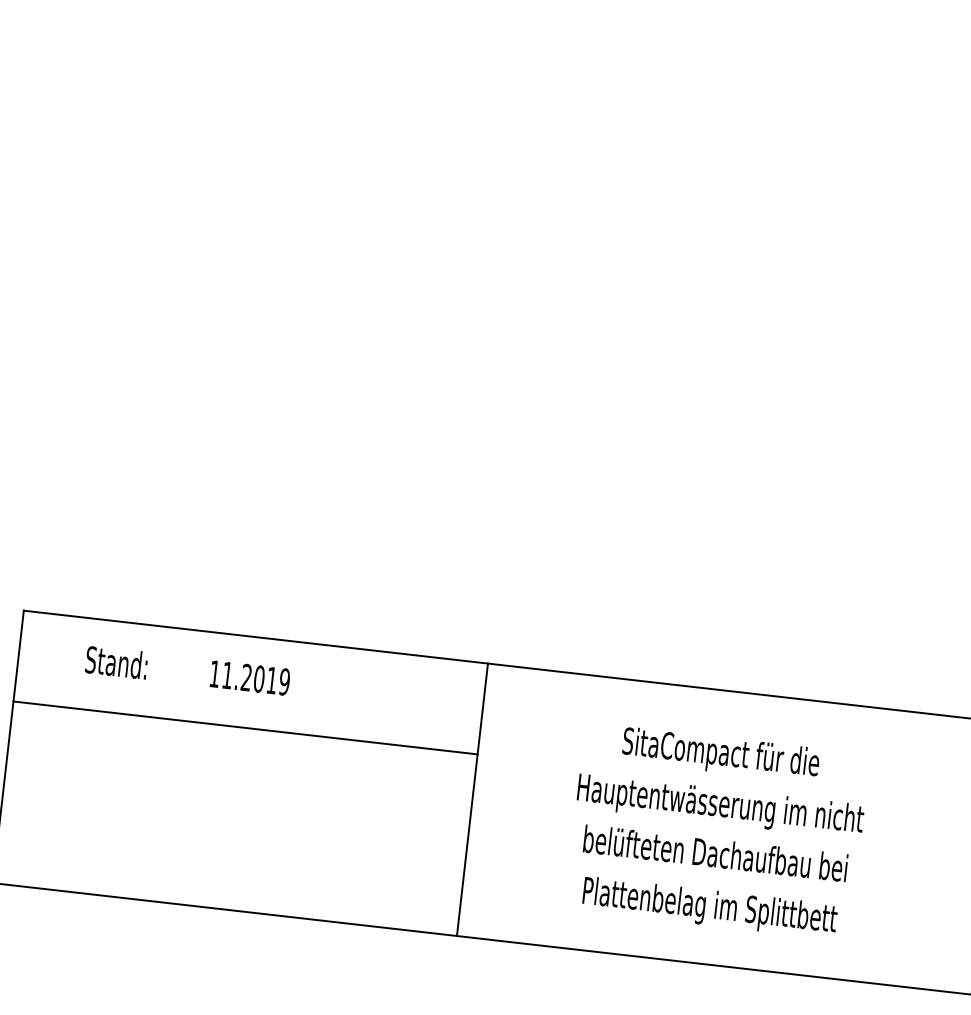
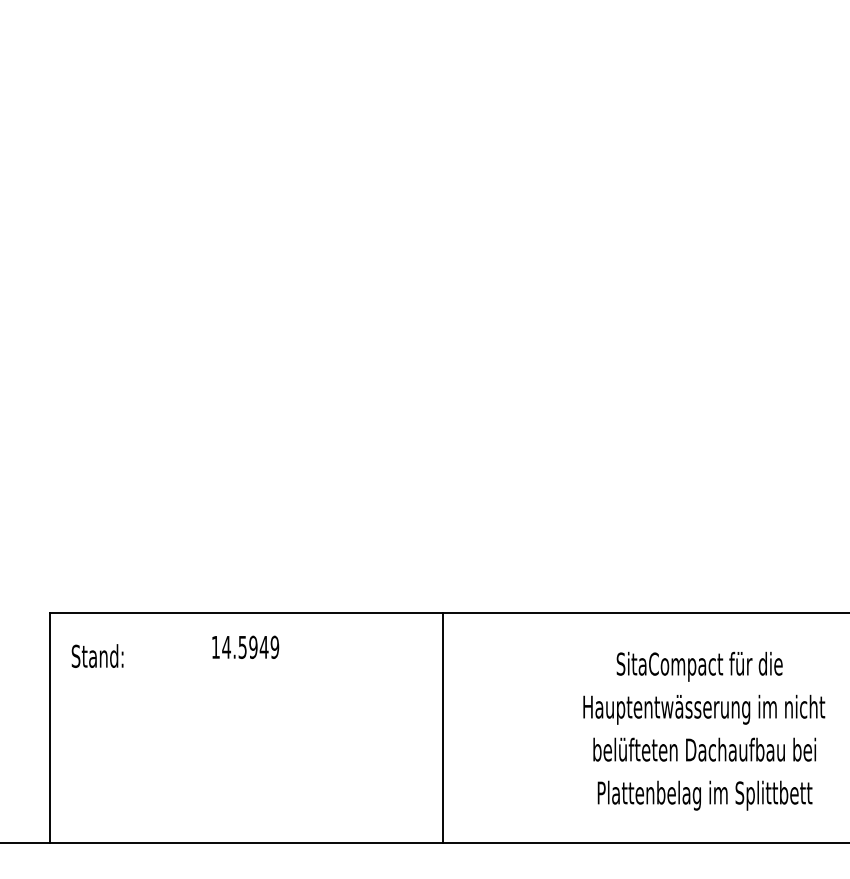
text: (116, 661) -> (97, 655), moved
text: (250, 677) -> (245, 646), 11.2019 -> 14.5949
line: (245, 727) -> (246, 689), removed
text: (718, 830) -> (704, 730), moved

